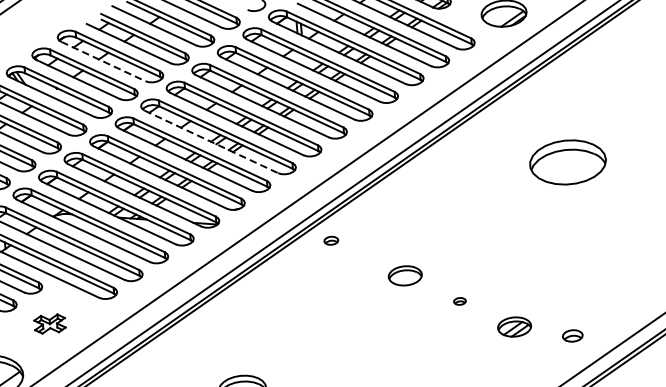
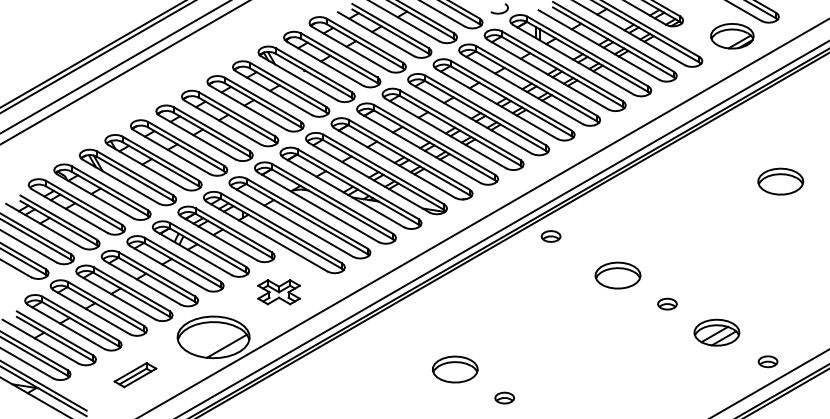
line: (103, 62) -> (350, 49), dashed -> solid
line: (210, 141) -> (445, 133), dashed -> solid
part: (567, 162) -> (780, 181), size x0.62
part: (330, 240) -> (550, 236), size x1.43
part: (404, 275) -> (617, 275), size x1.43
part: (459, 300) -> (667, 303), size x1.67
part: (49, 324) -> (278, 292), size x1.43
part: (514, 326) -> (716, 332), size x1.43
part: (572, 335) -> (767, 361), moved

